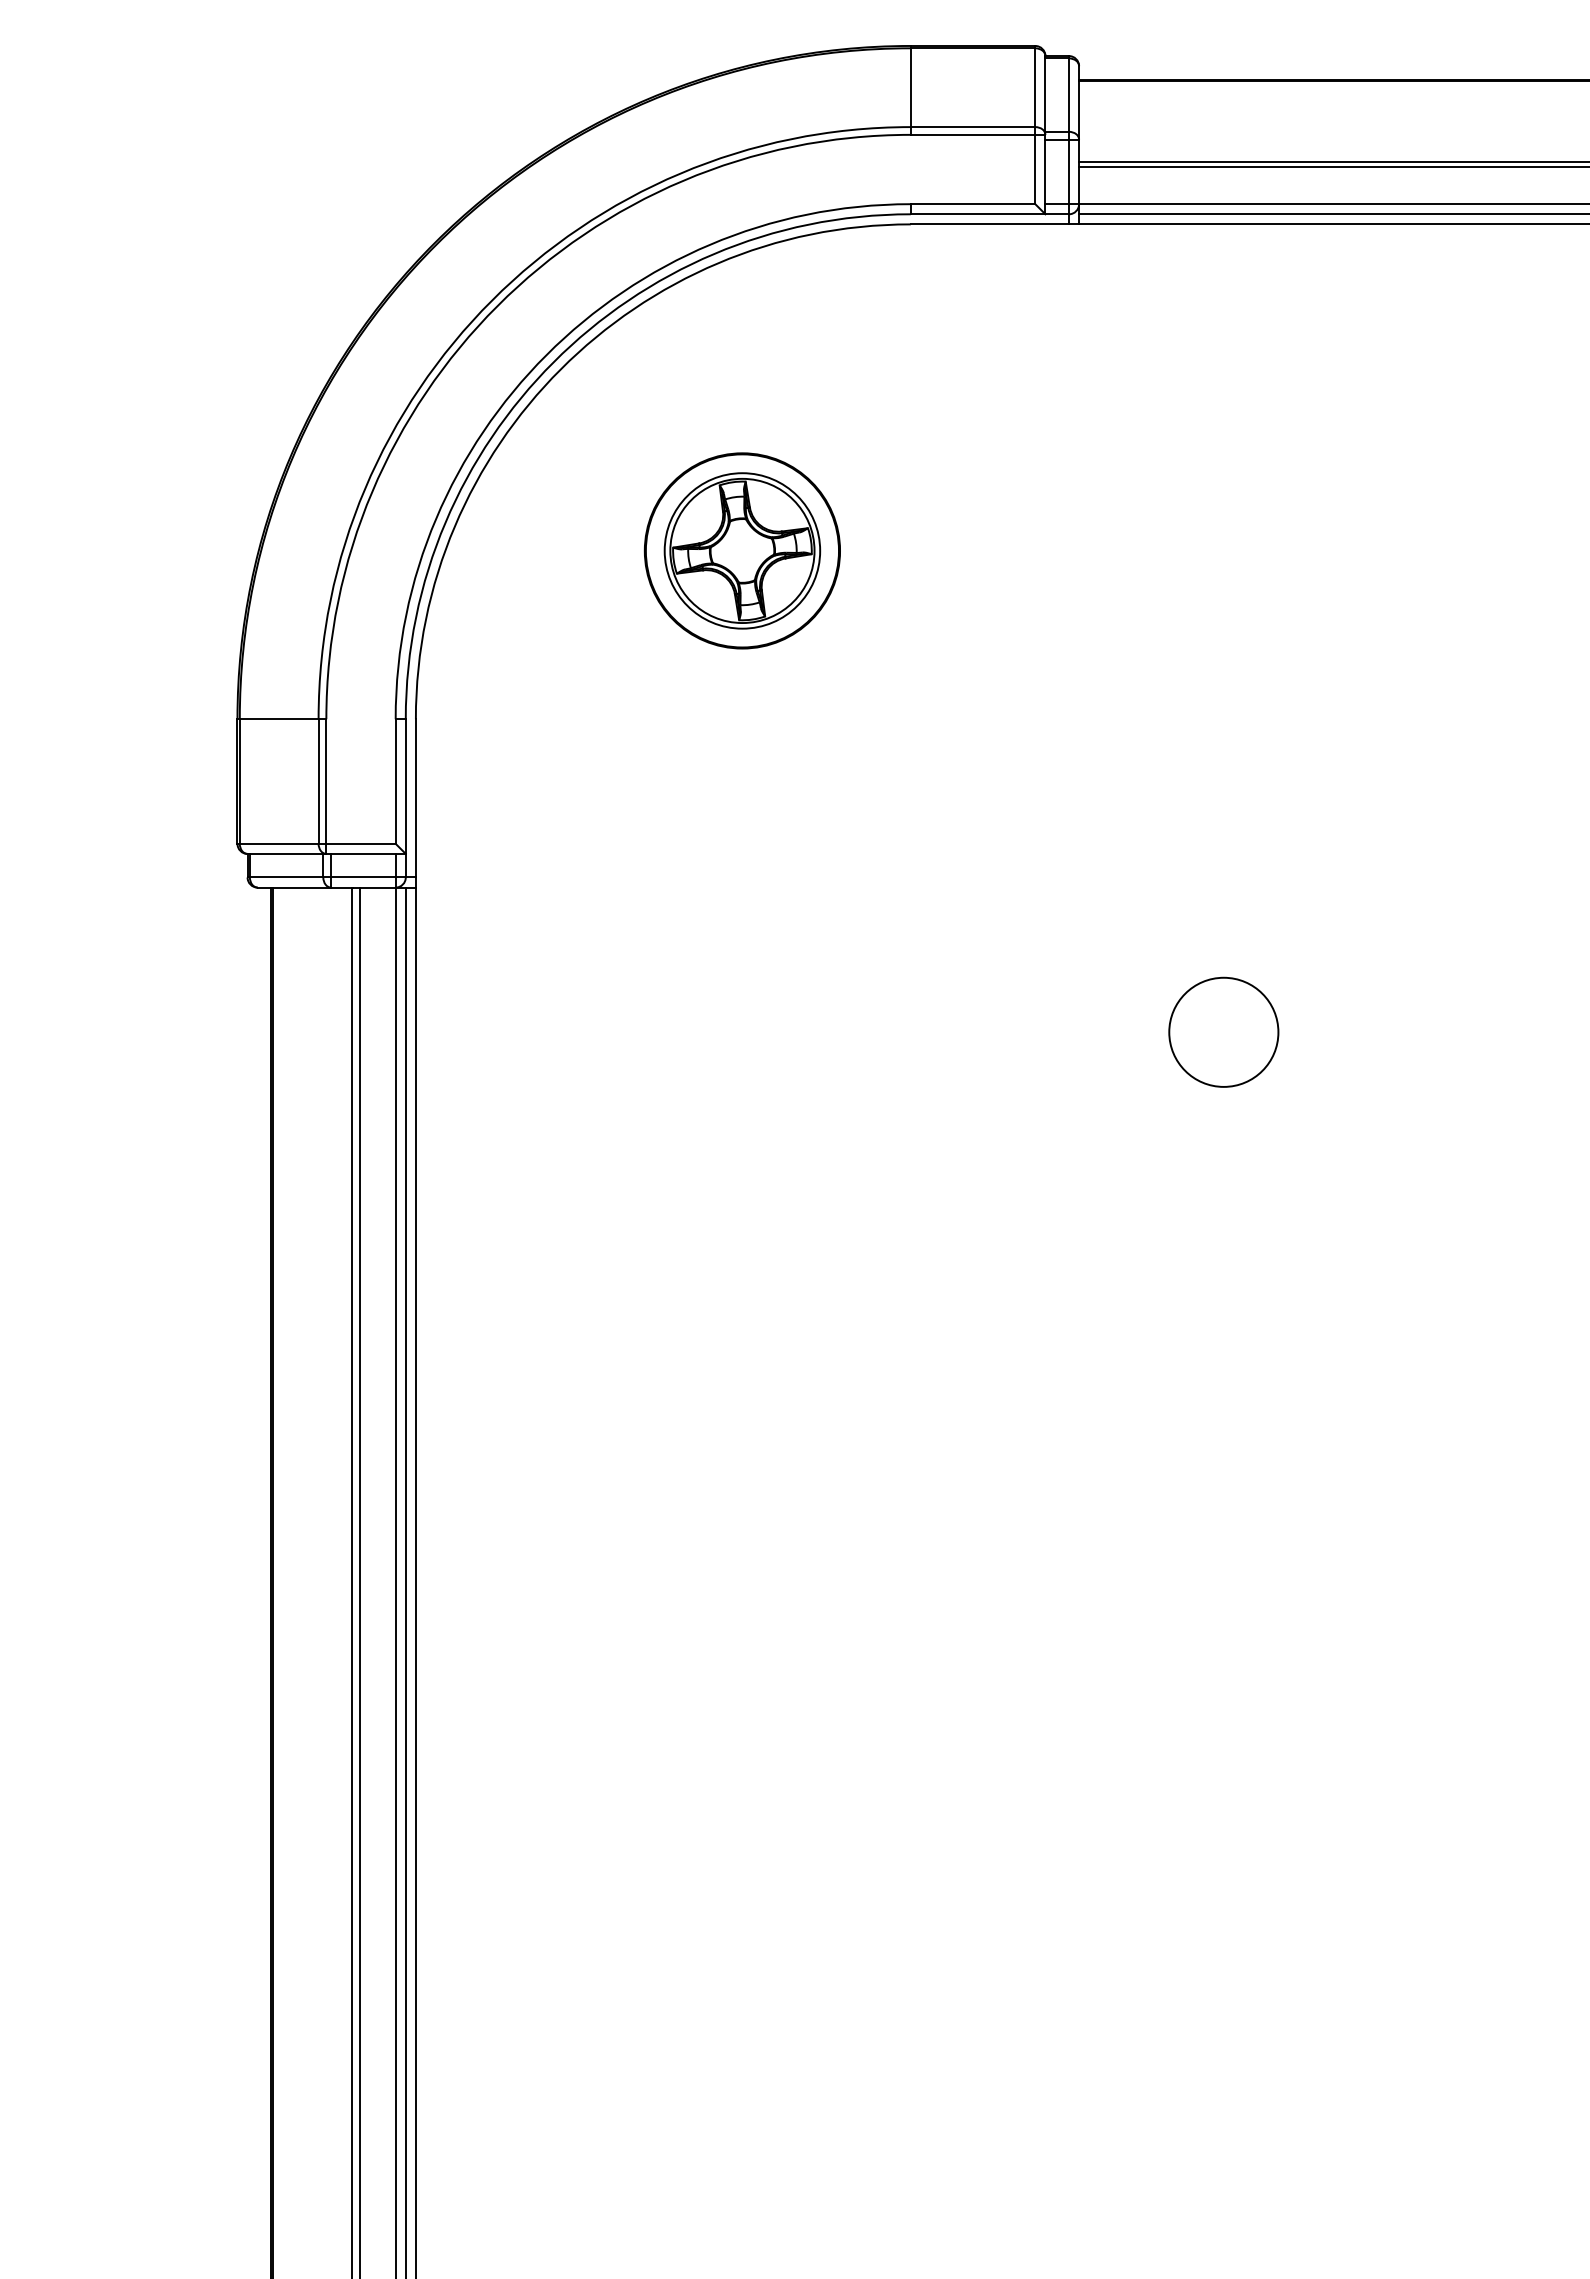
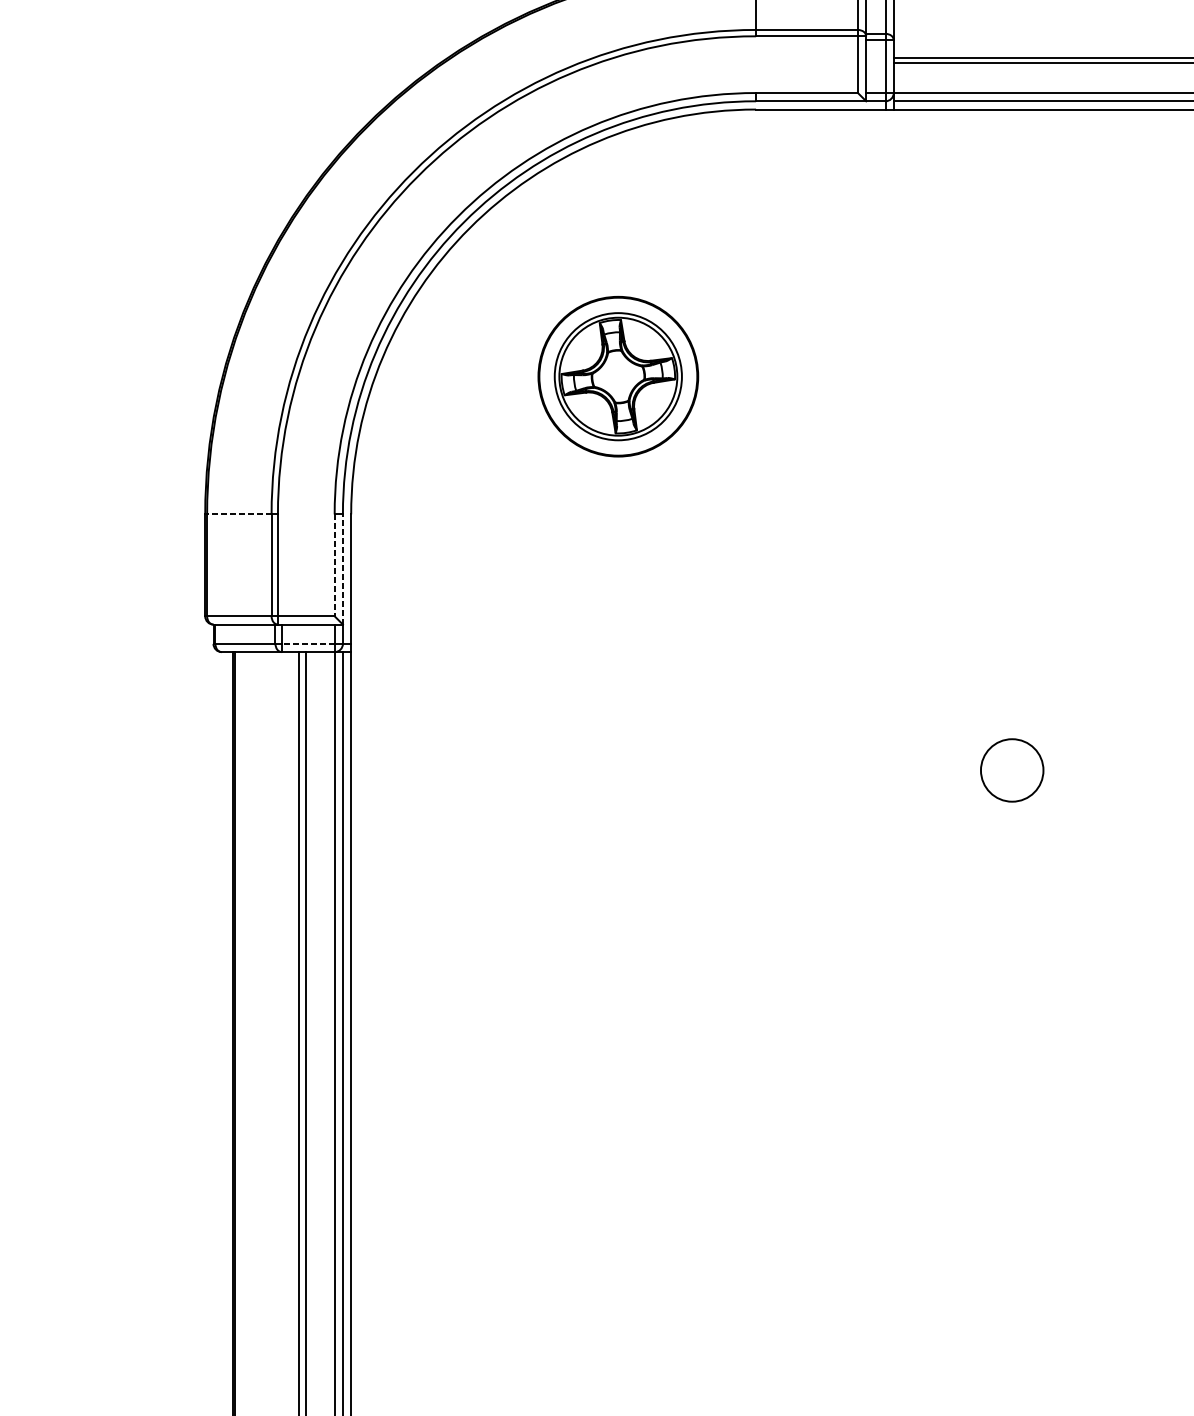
line: (278, 719) -> (238, 514), solid -> dashed
line: (395, 782) -> (334, 566), solid -> dashed
line: (405, 786) -> (342, 569), solid -> dashed
line: (362, 877) -> (307, 643), solid -> dashed
circle: (1223, 1031) -> (1011, 769), size x0.7

